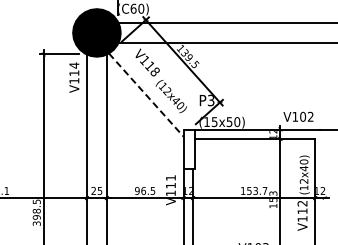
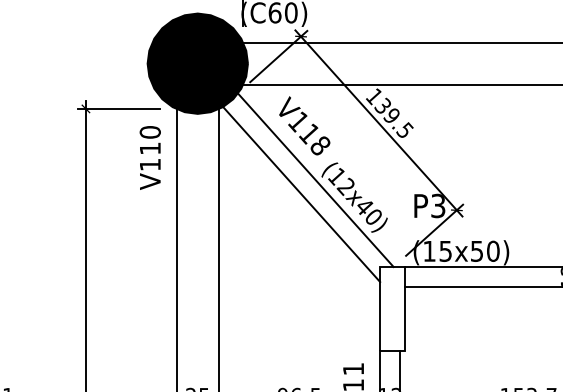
text: (74, 65) -> (150, 132), V114 -> V110
line: (152, 88) -> (314, 180), added
line: (146, 95) -> (302, 195), dashed -> solid

